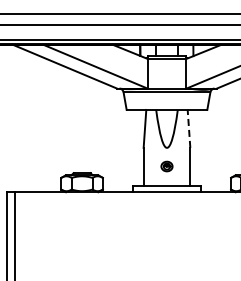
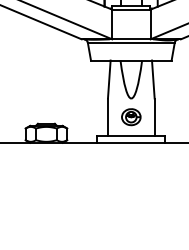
line: (188, 128) -> (152, 79), dashed -> solid
part: (166, 166) -> (130, 117), size x1.67

